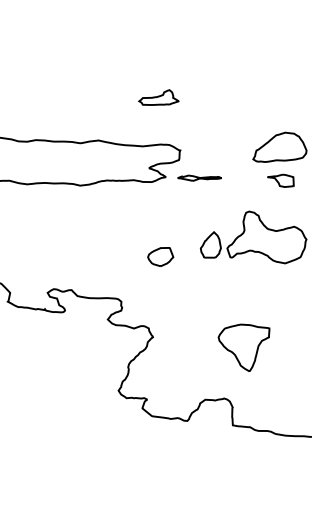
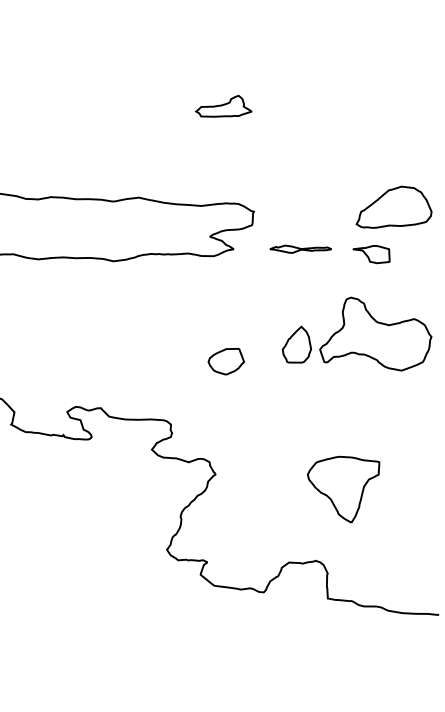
part: (158, 97) -> (223, 106), moved
part: (199, 177) -> (300, 248), moved
part: (280, 180) -> (370, 253), moved

